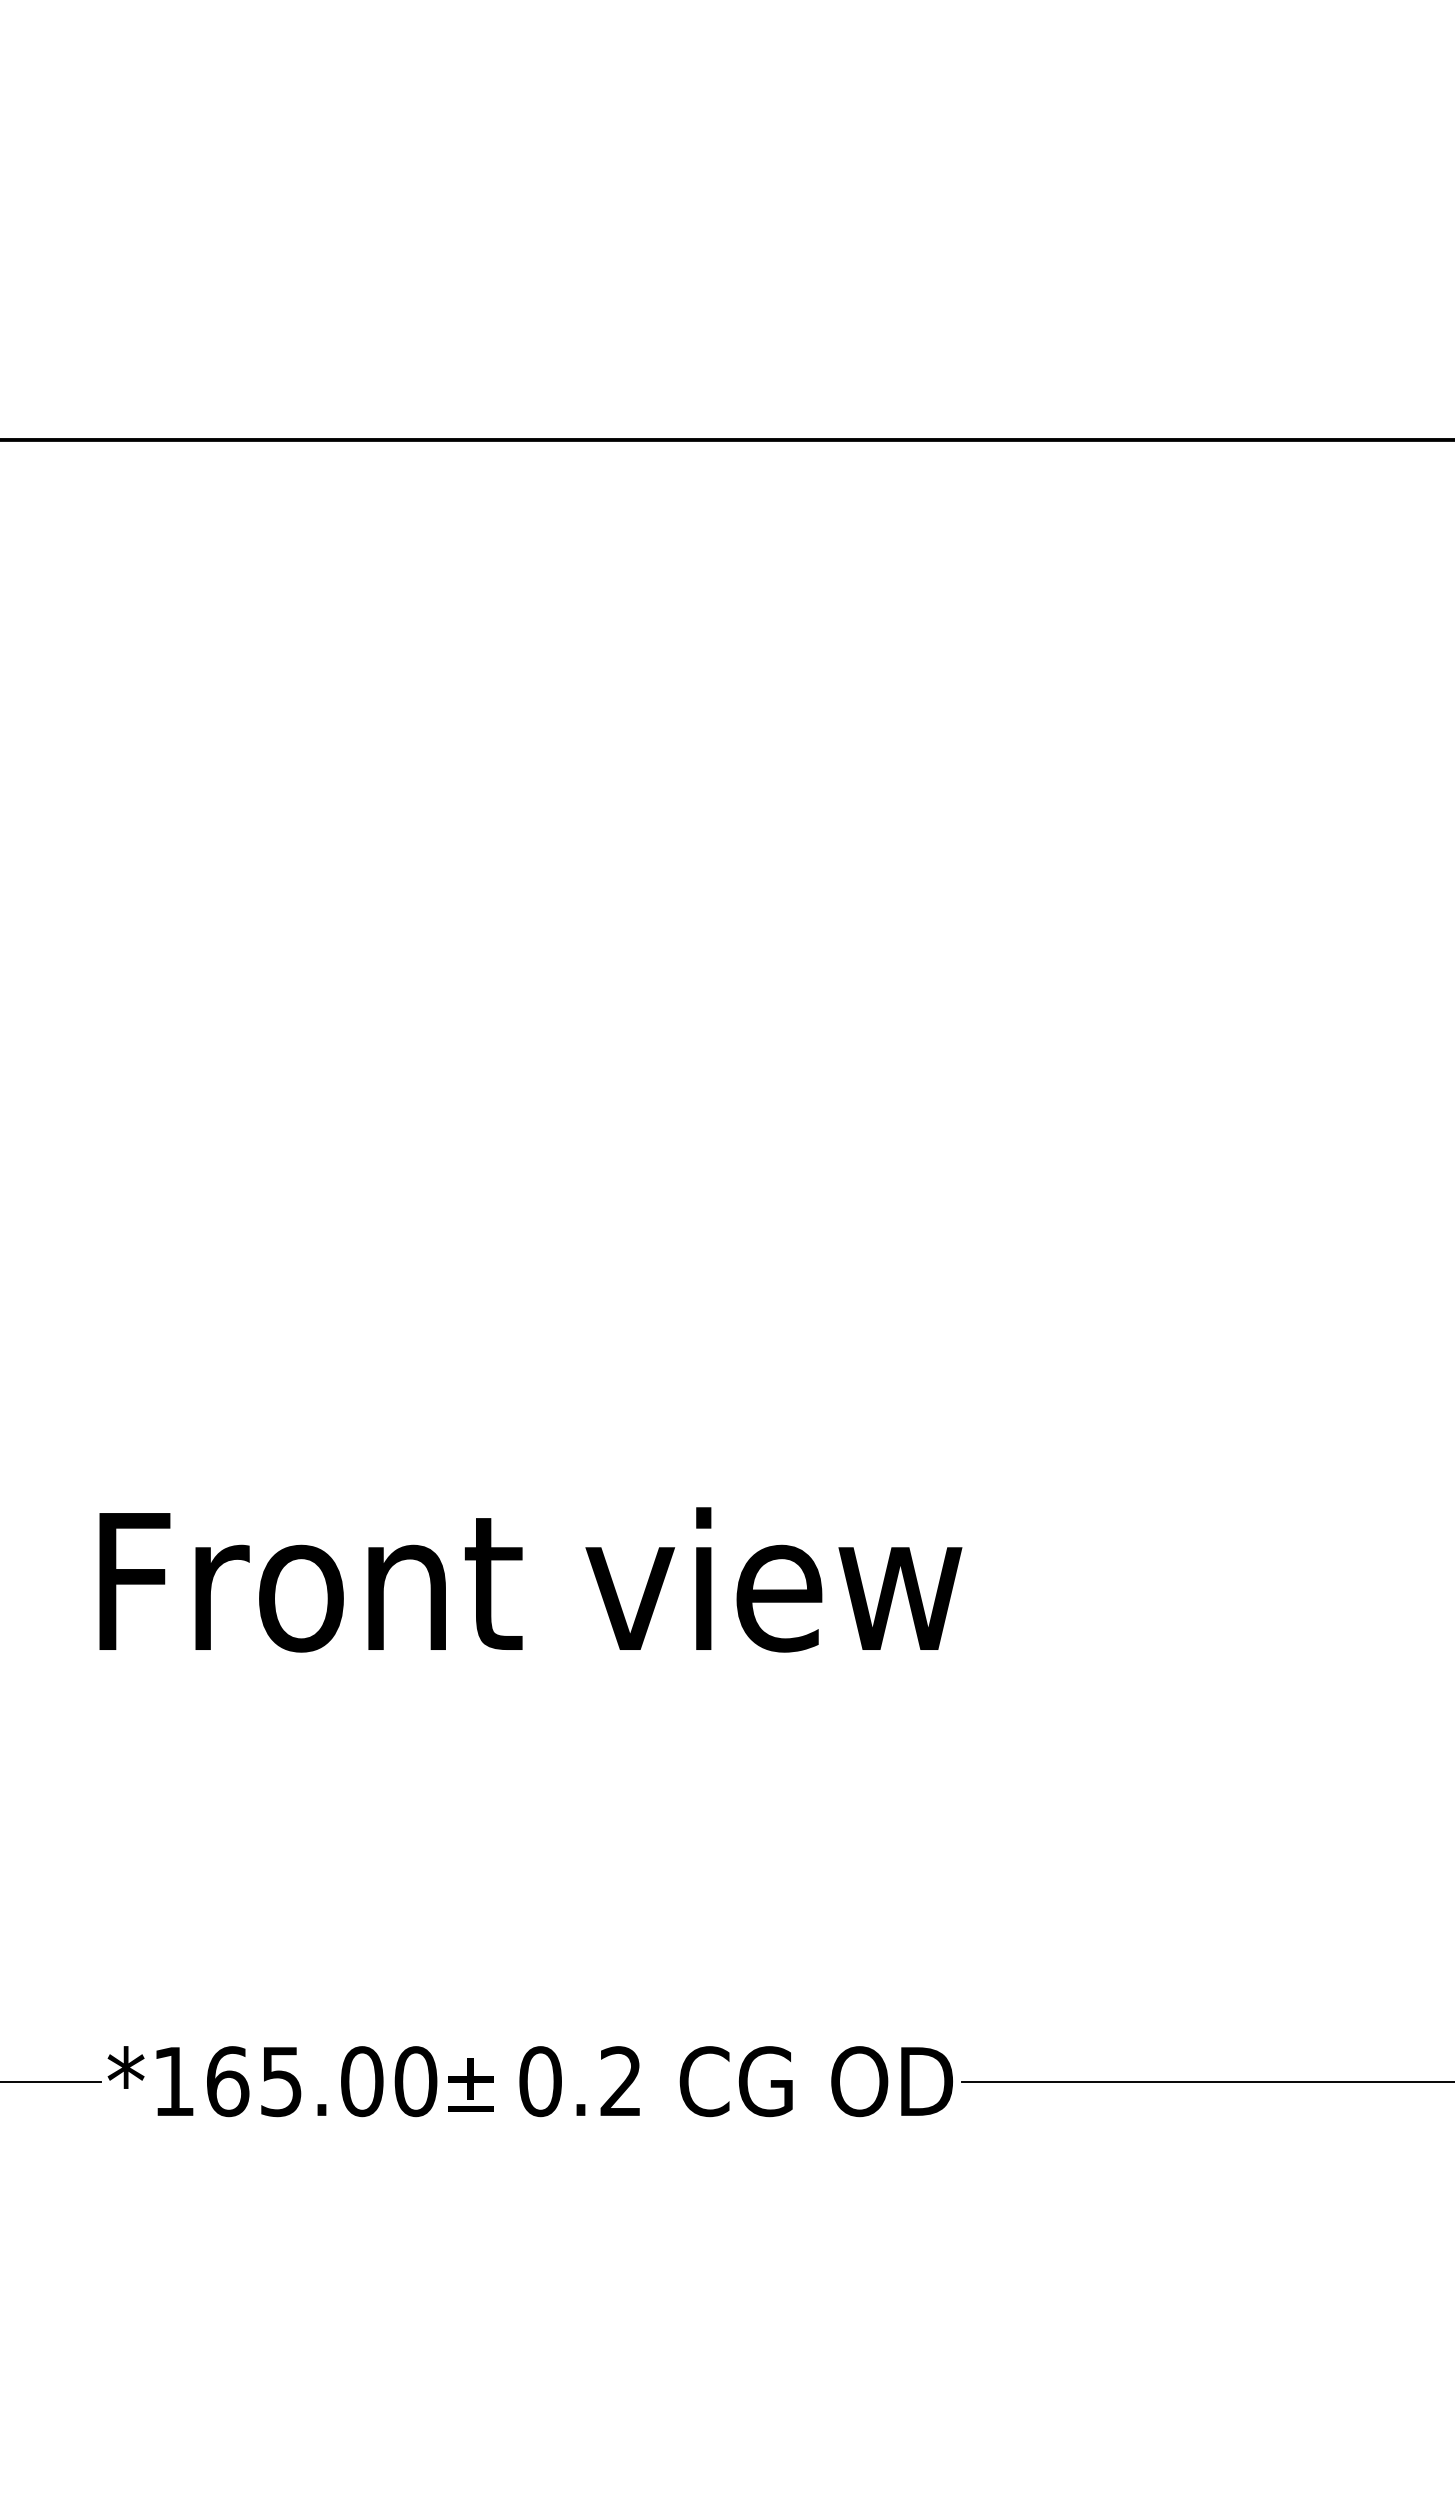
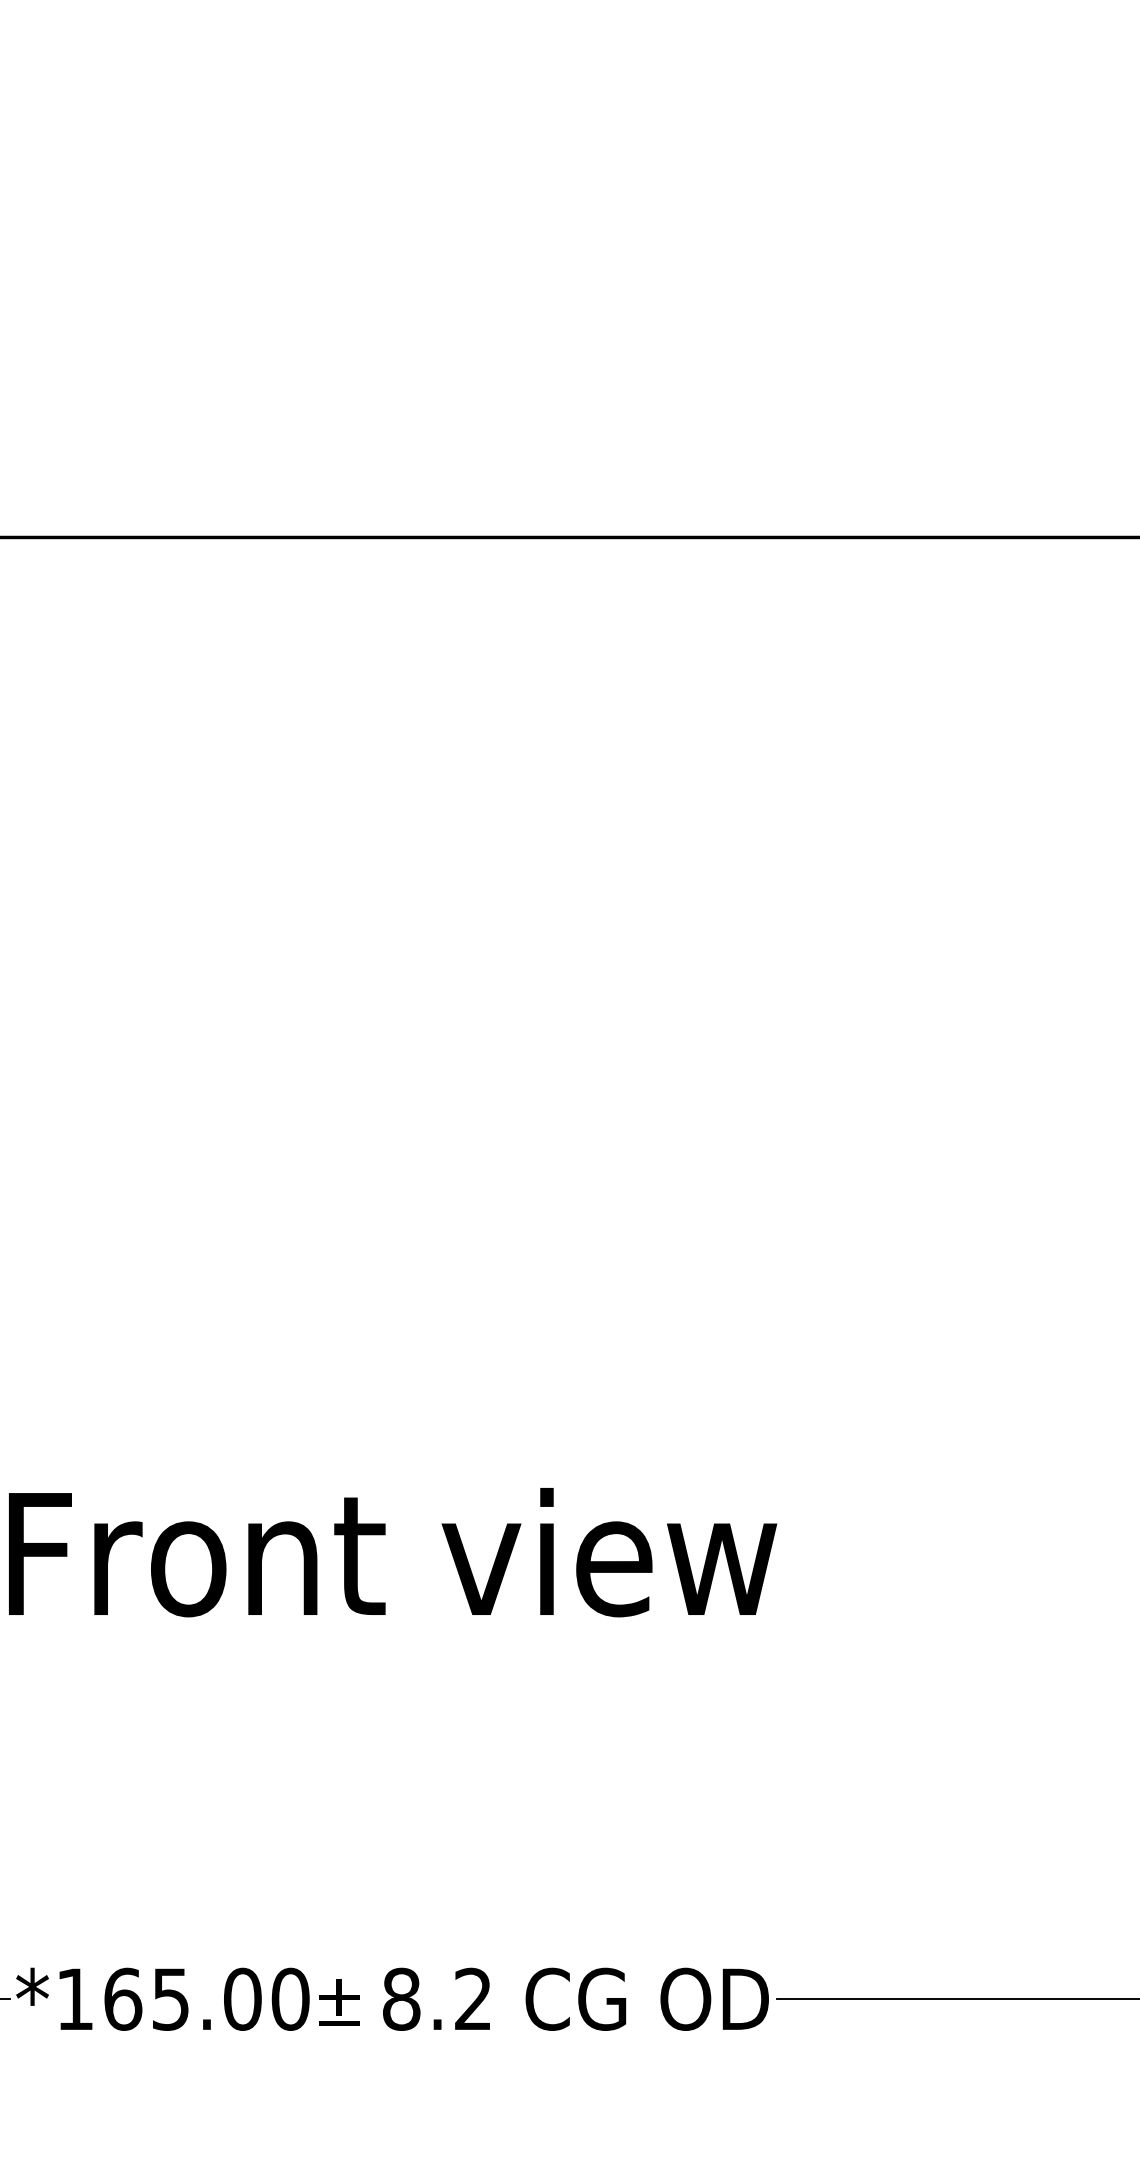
text: (540, 2081) -> (401, 1999), 0.2 -> 8.2

